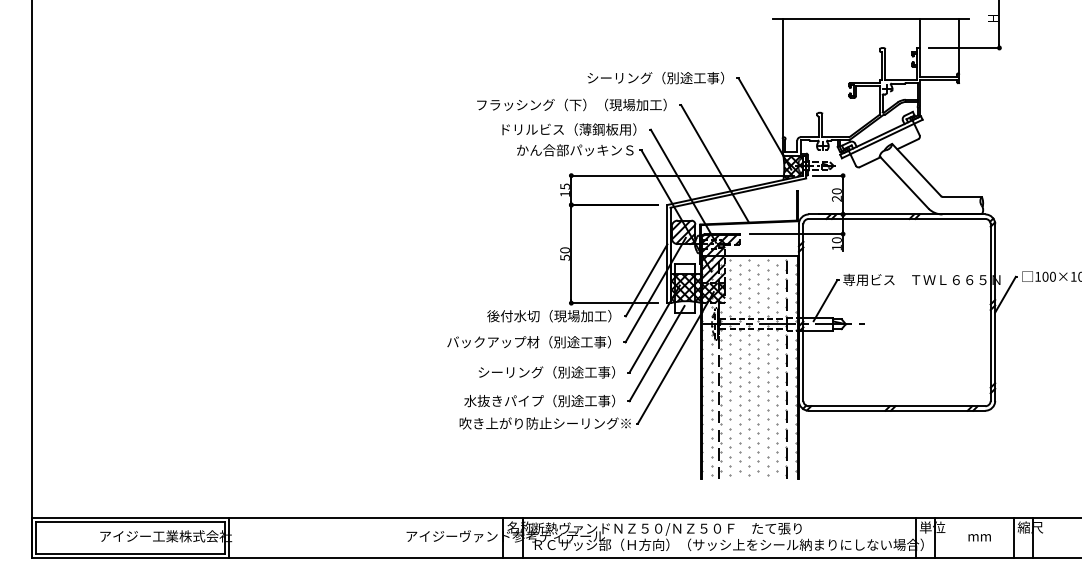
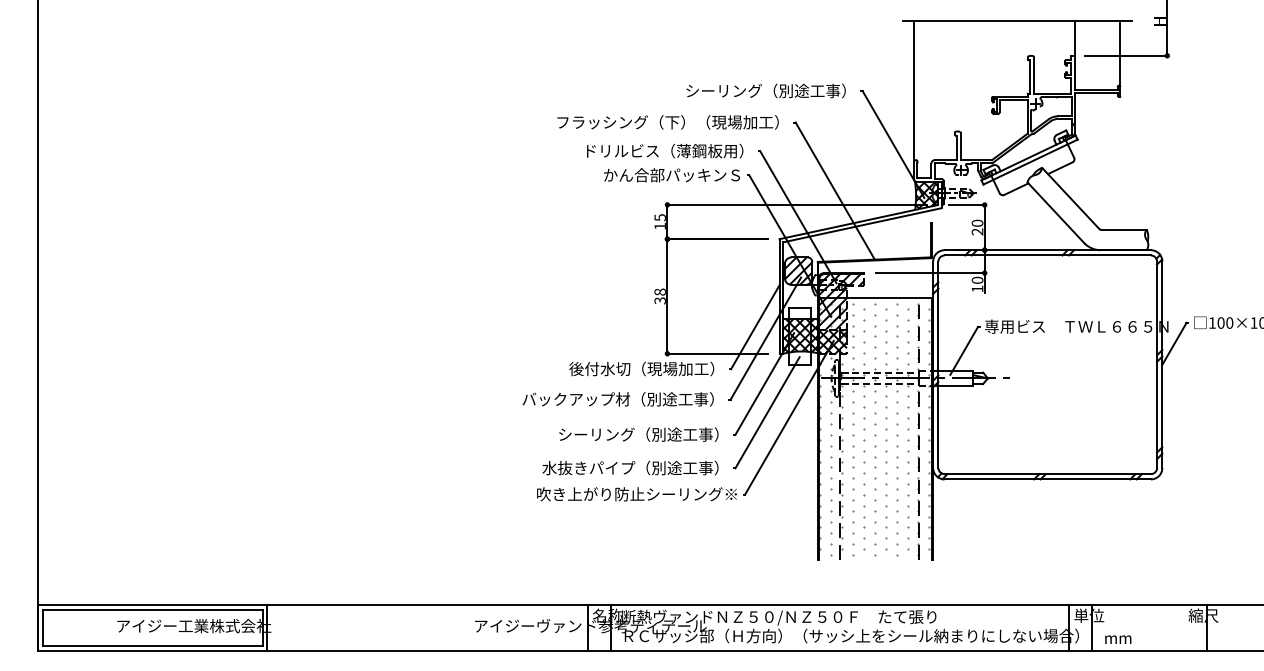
text: (564, 253) -> (659, 295), 50 -> 38
text: (979, 537) -> (1118, 639), moved
line: (1013, 537) -> (1183, 627), removed

